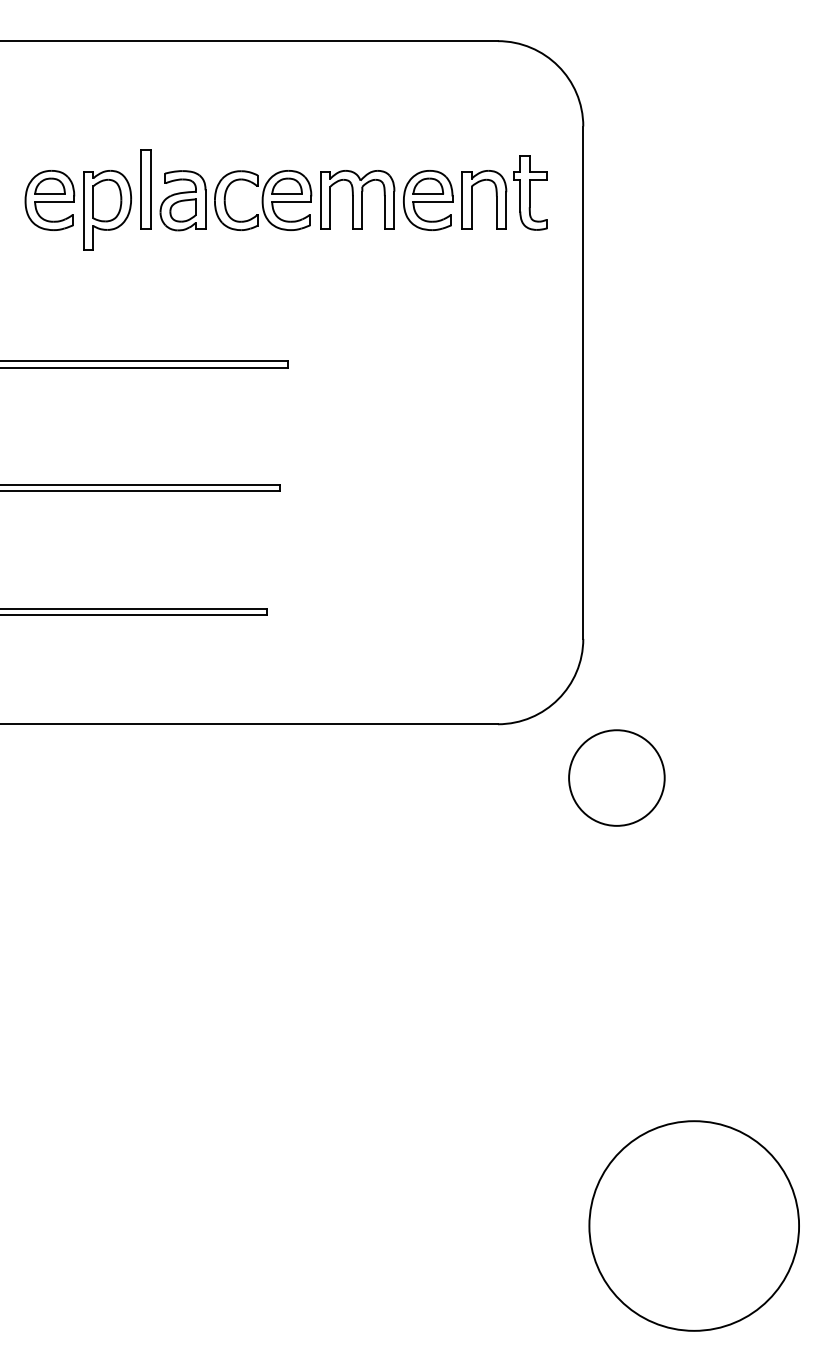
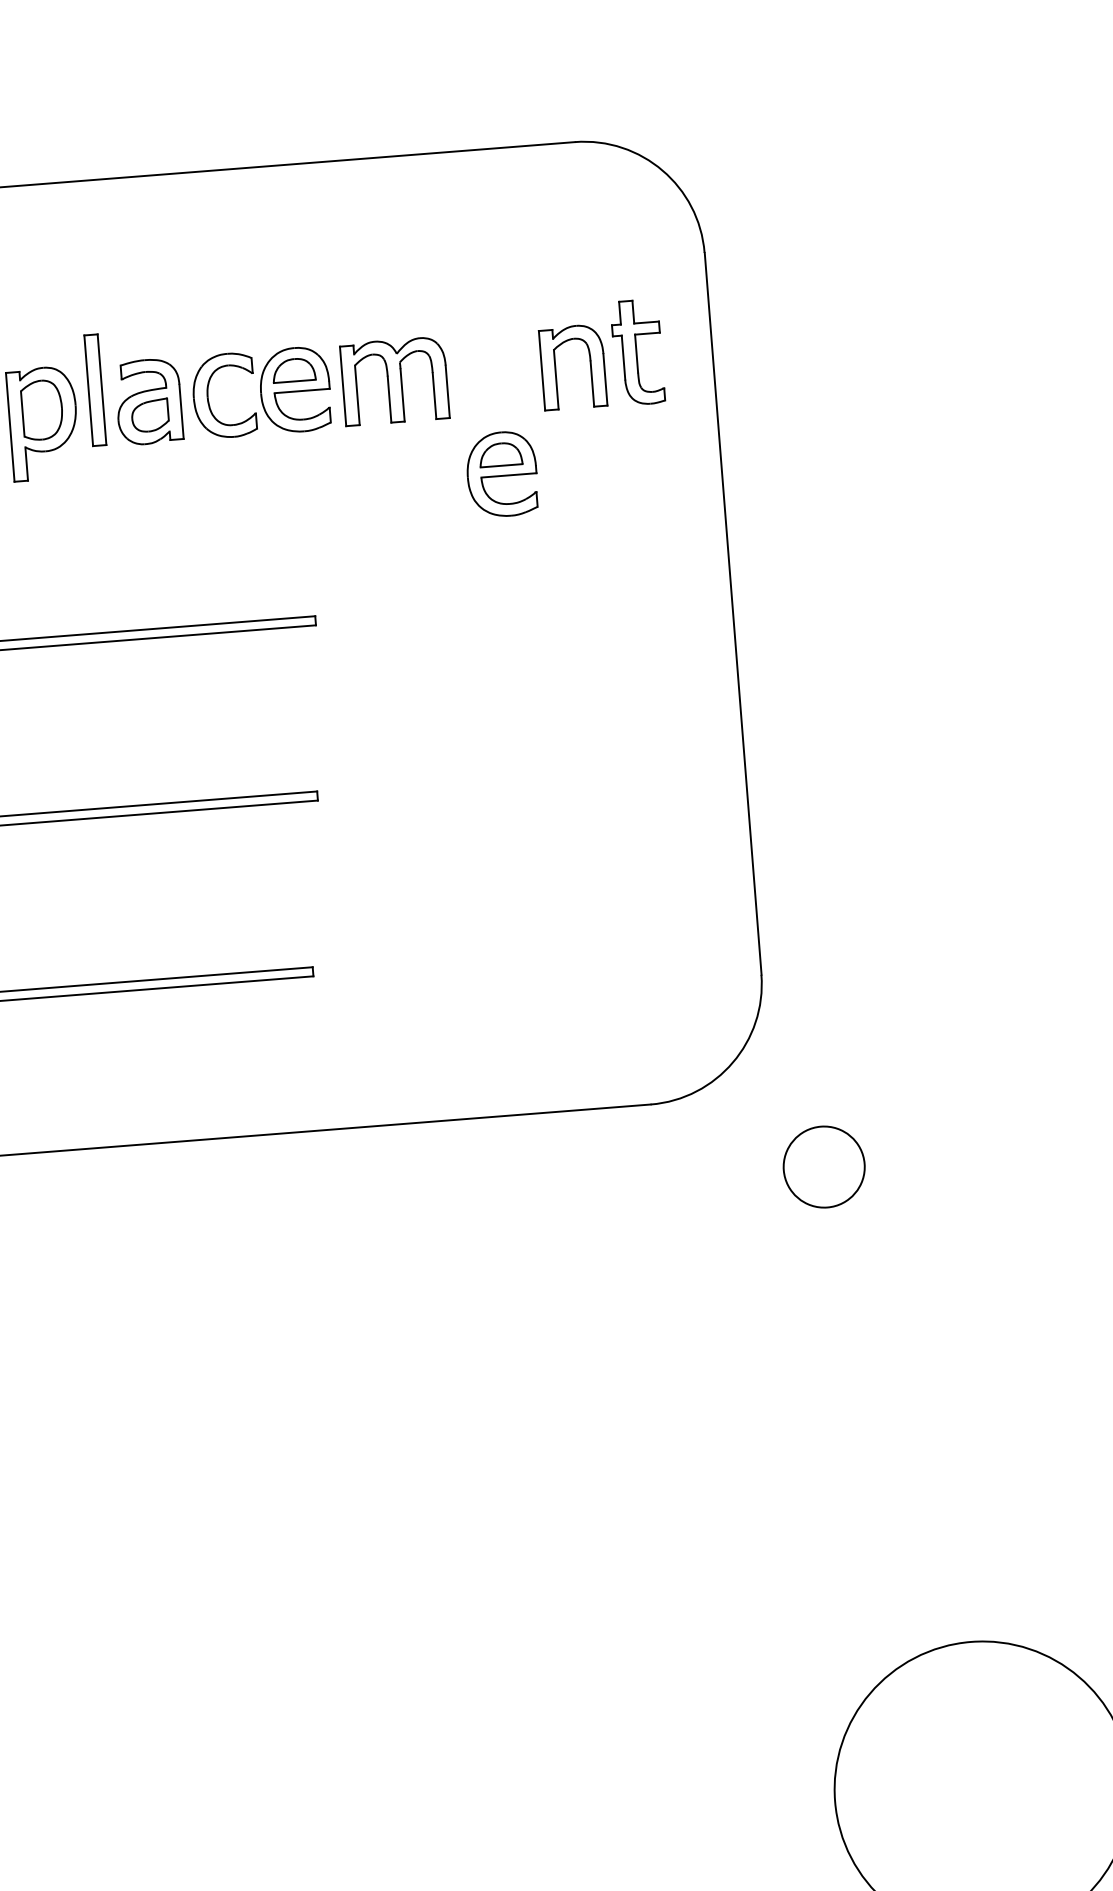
part: (428, 200) -> (502, 474), moved
circle: (616, 777) -> (823, 1166), size x0.6

